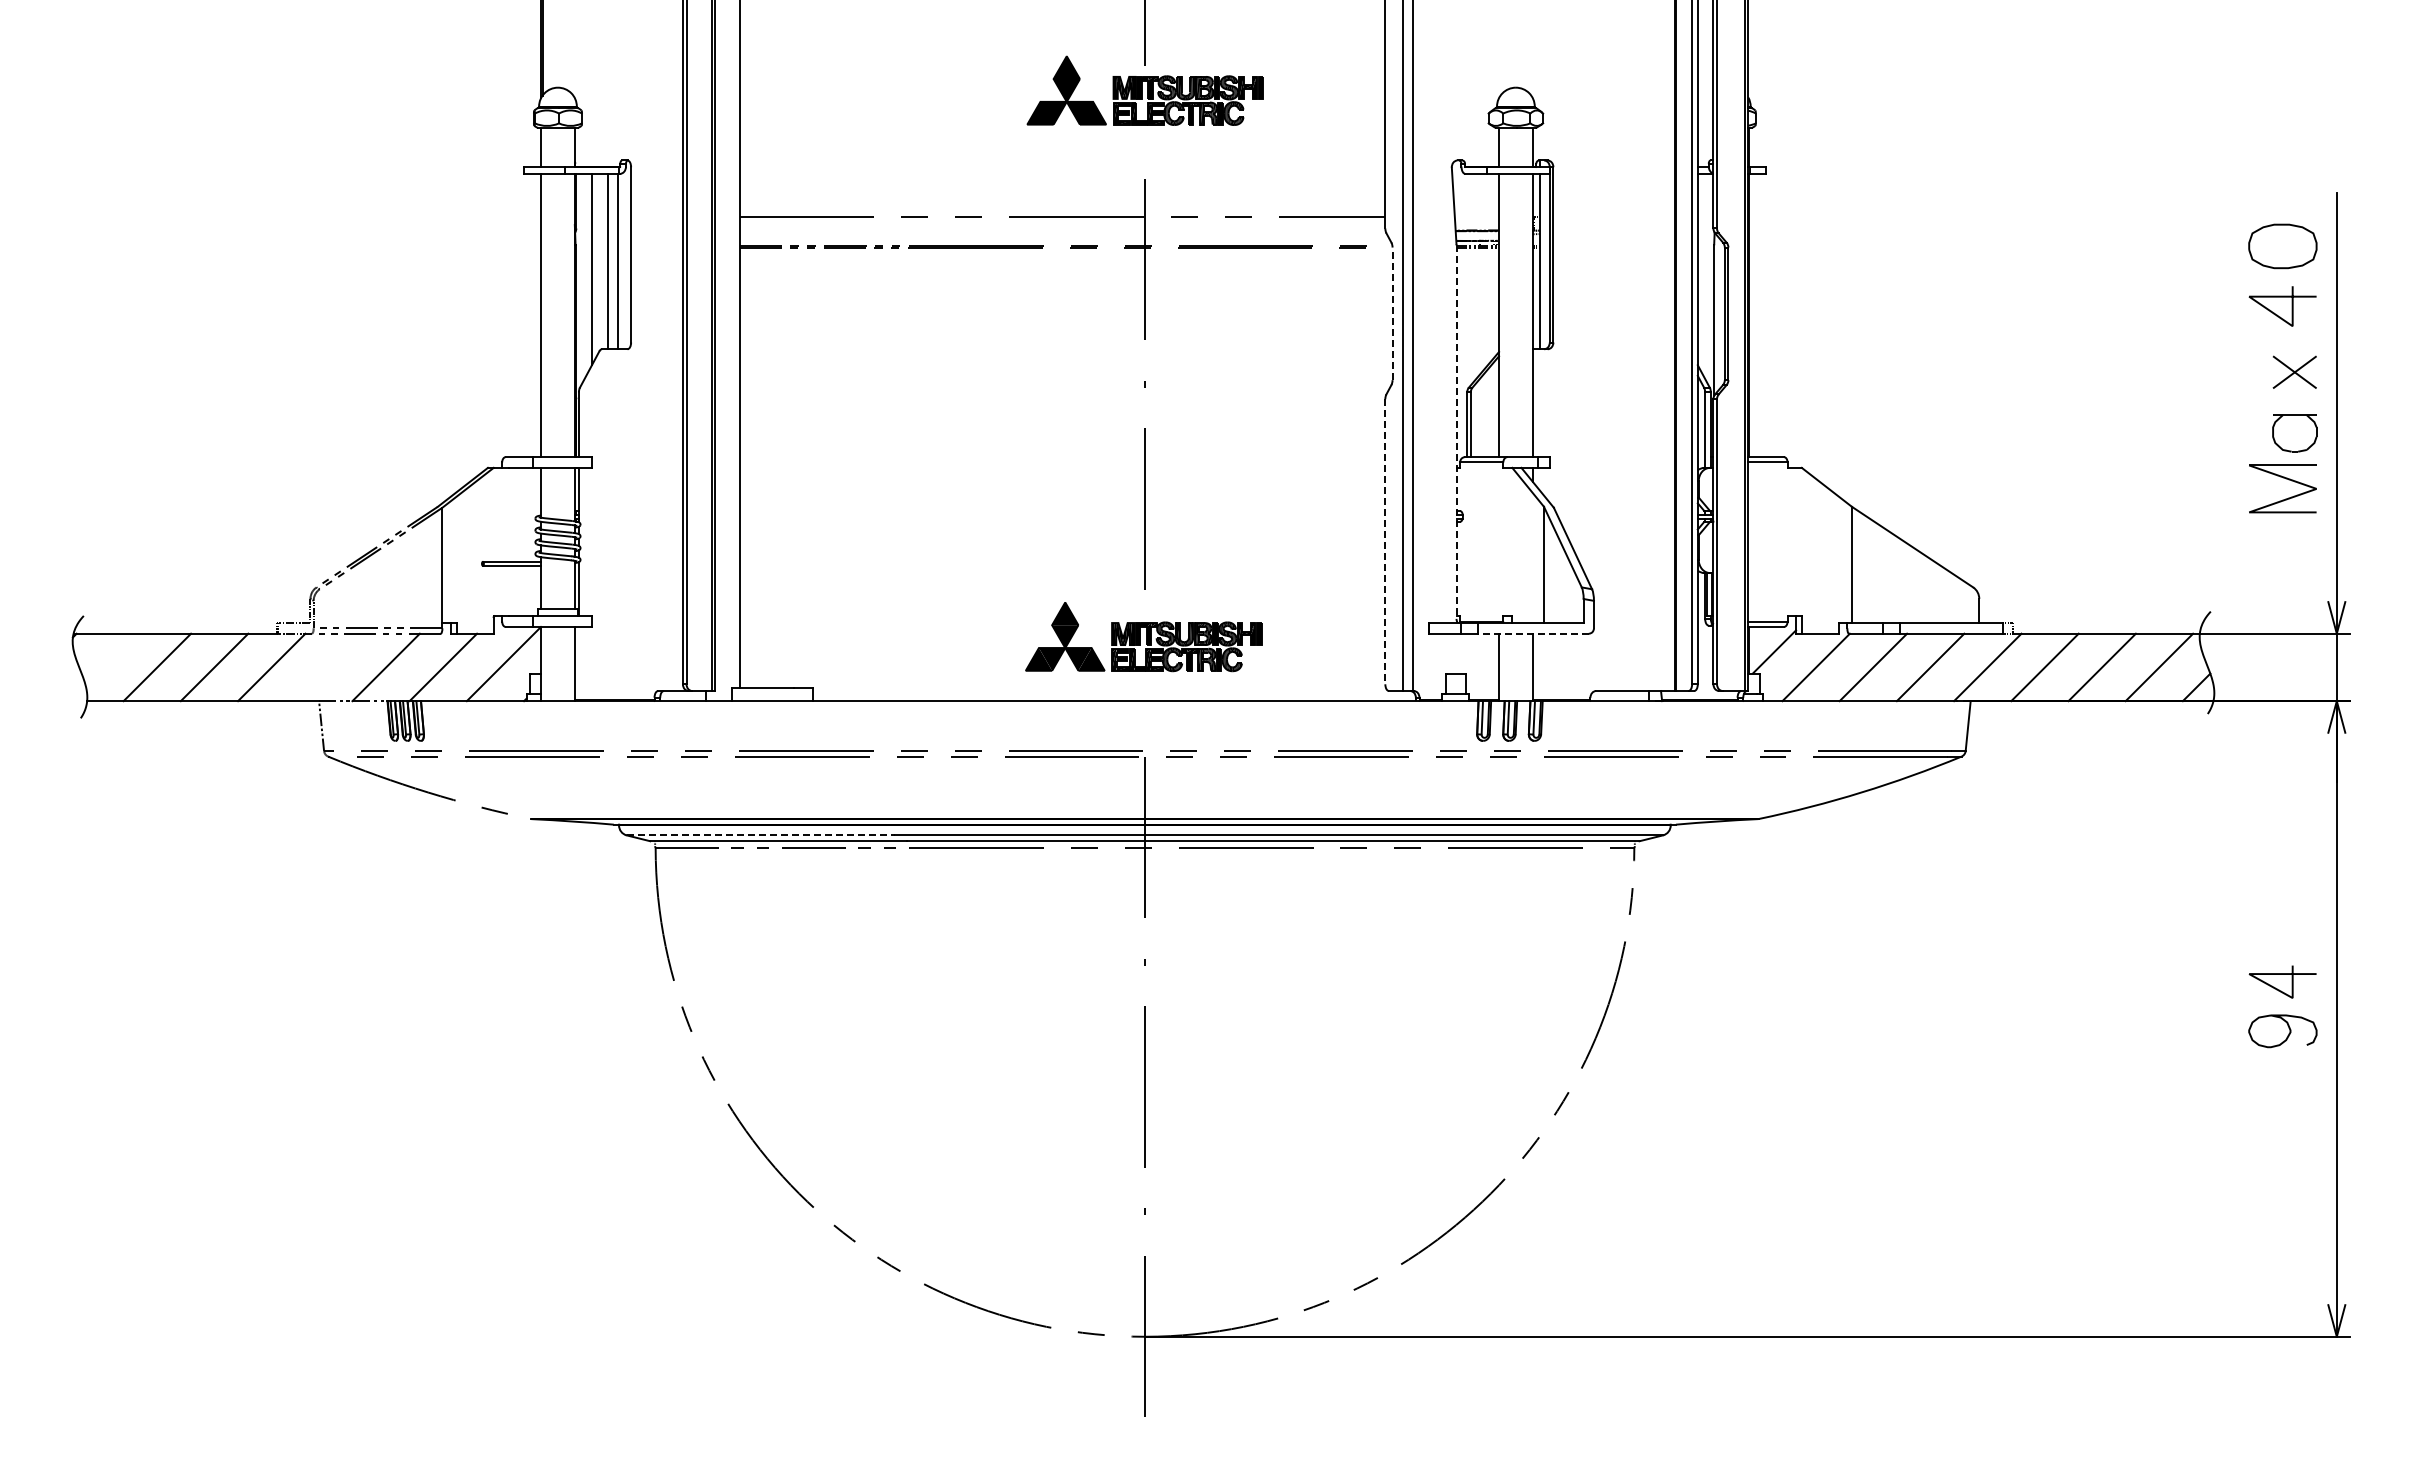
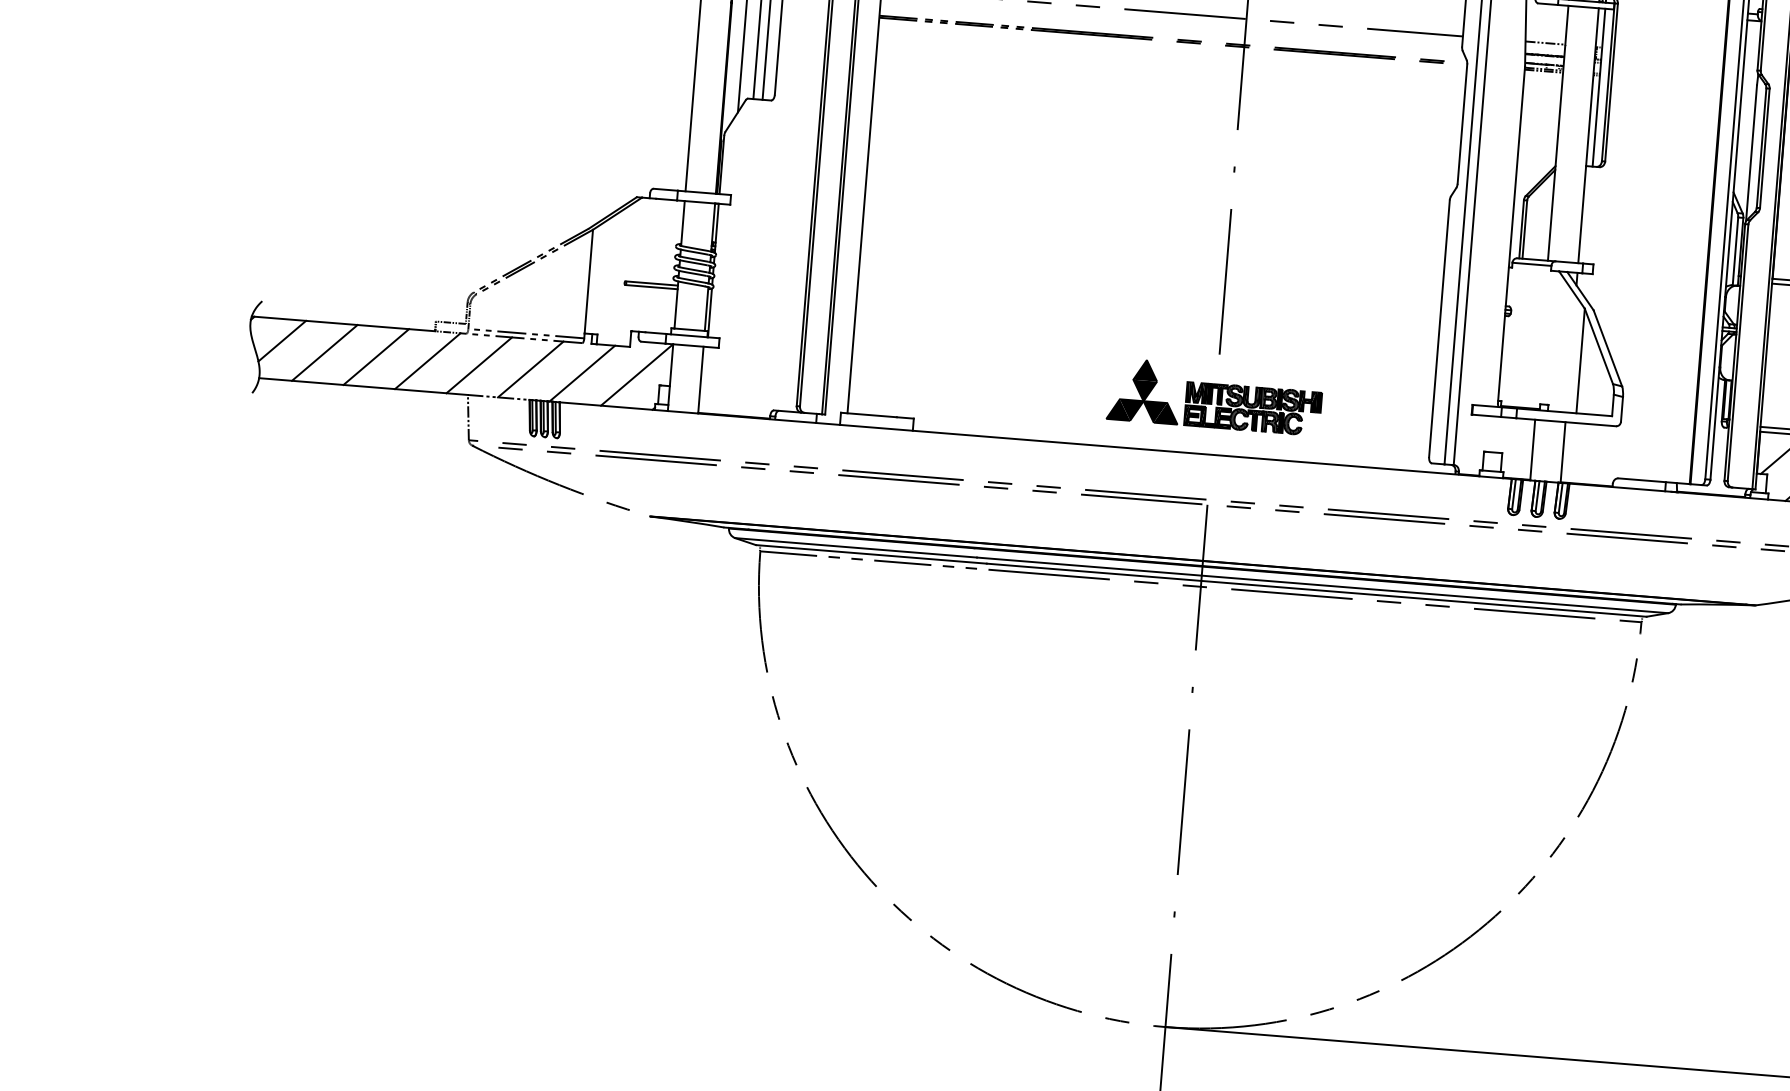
line: (1476, 217) -> (1545, 43), added
line: (1392, 313) -> (1462, 123), dashed -> solid
line: (1456, 431) -> (1511, 234), dashed -> solid
line: (1385, 541) -> (1439, 328), dashed -> solid
line: (1532, 633) -> (1565, 421), dashed -> solid
line: (108, 657) -> (281, 340), added
line: (328, 667) -> (478, 365), added
line: (761, 835) -> (856, 547), dashed -> solid

